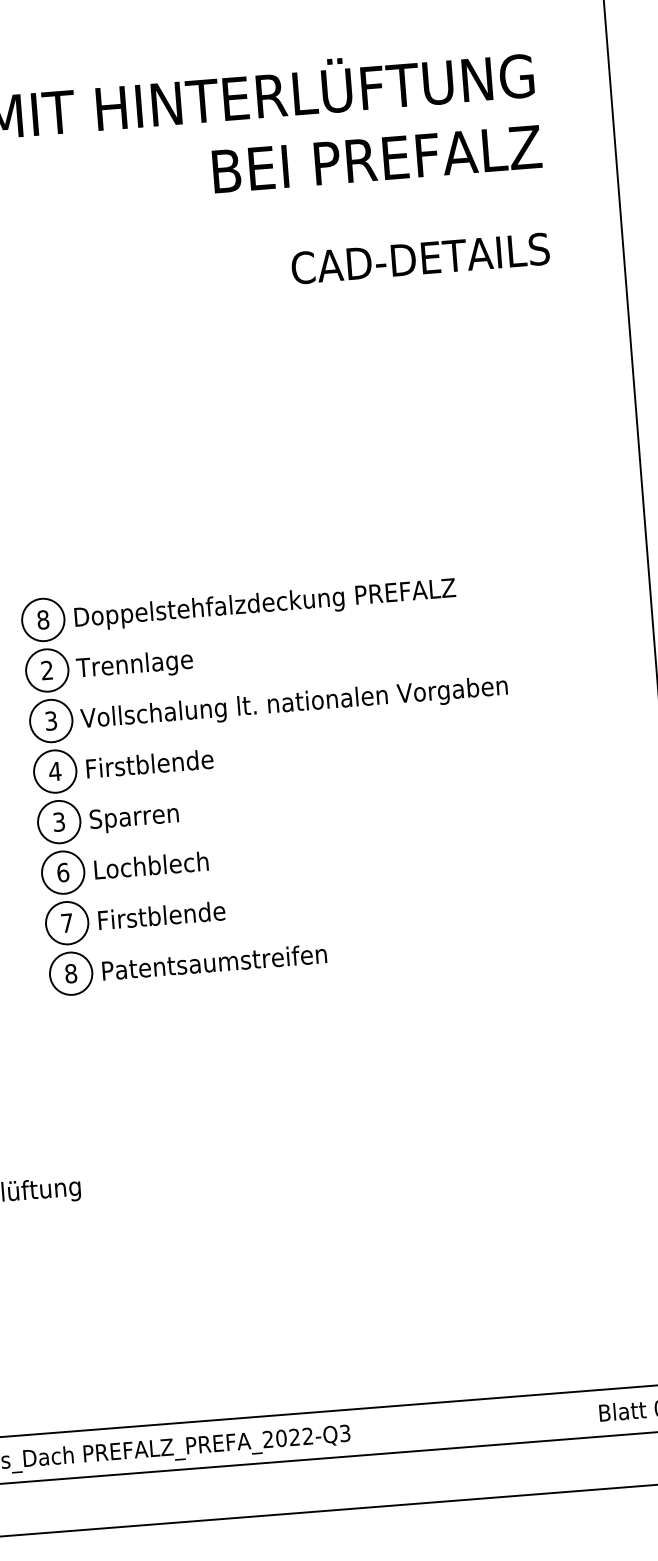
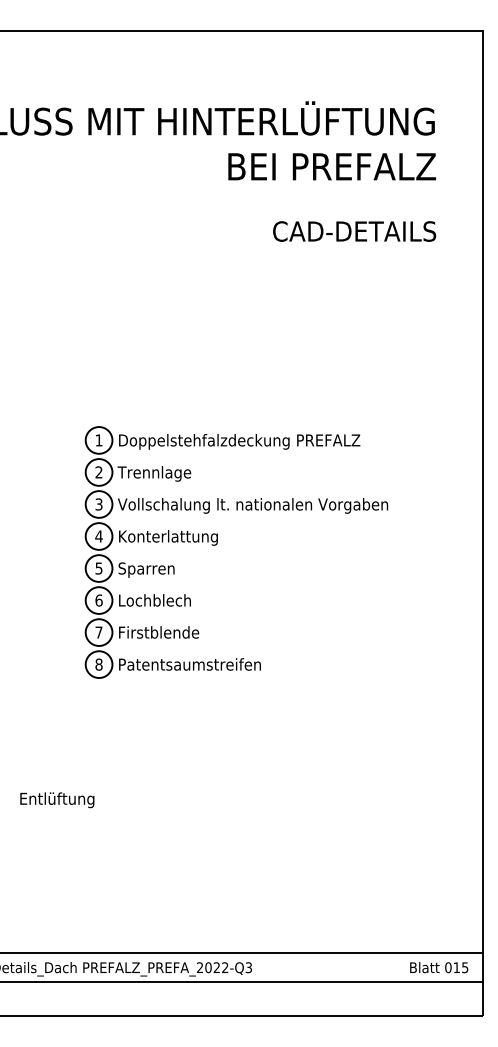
text: (42, 620) -> (98, 440), 8 -> 1
text: (164, 764) -> (168, 537), Firstblende -> Konterlattung
text: (58, 820) -> (98, 567), 3 -> 5

